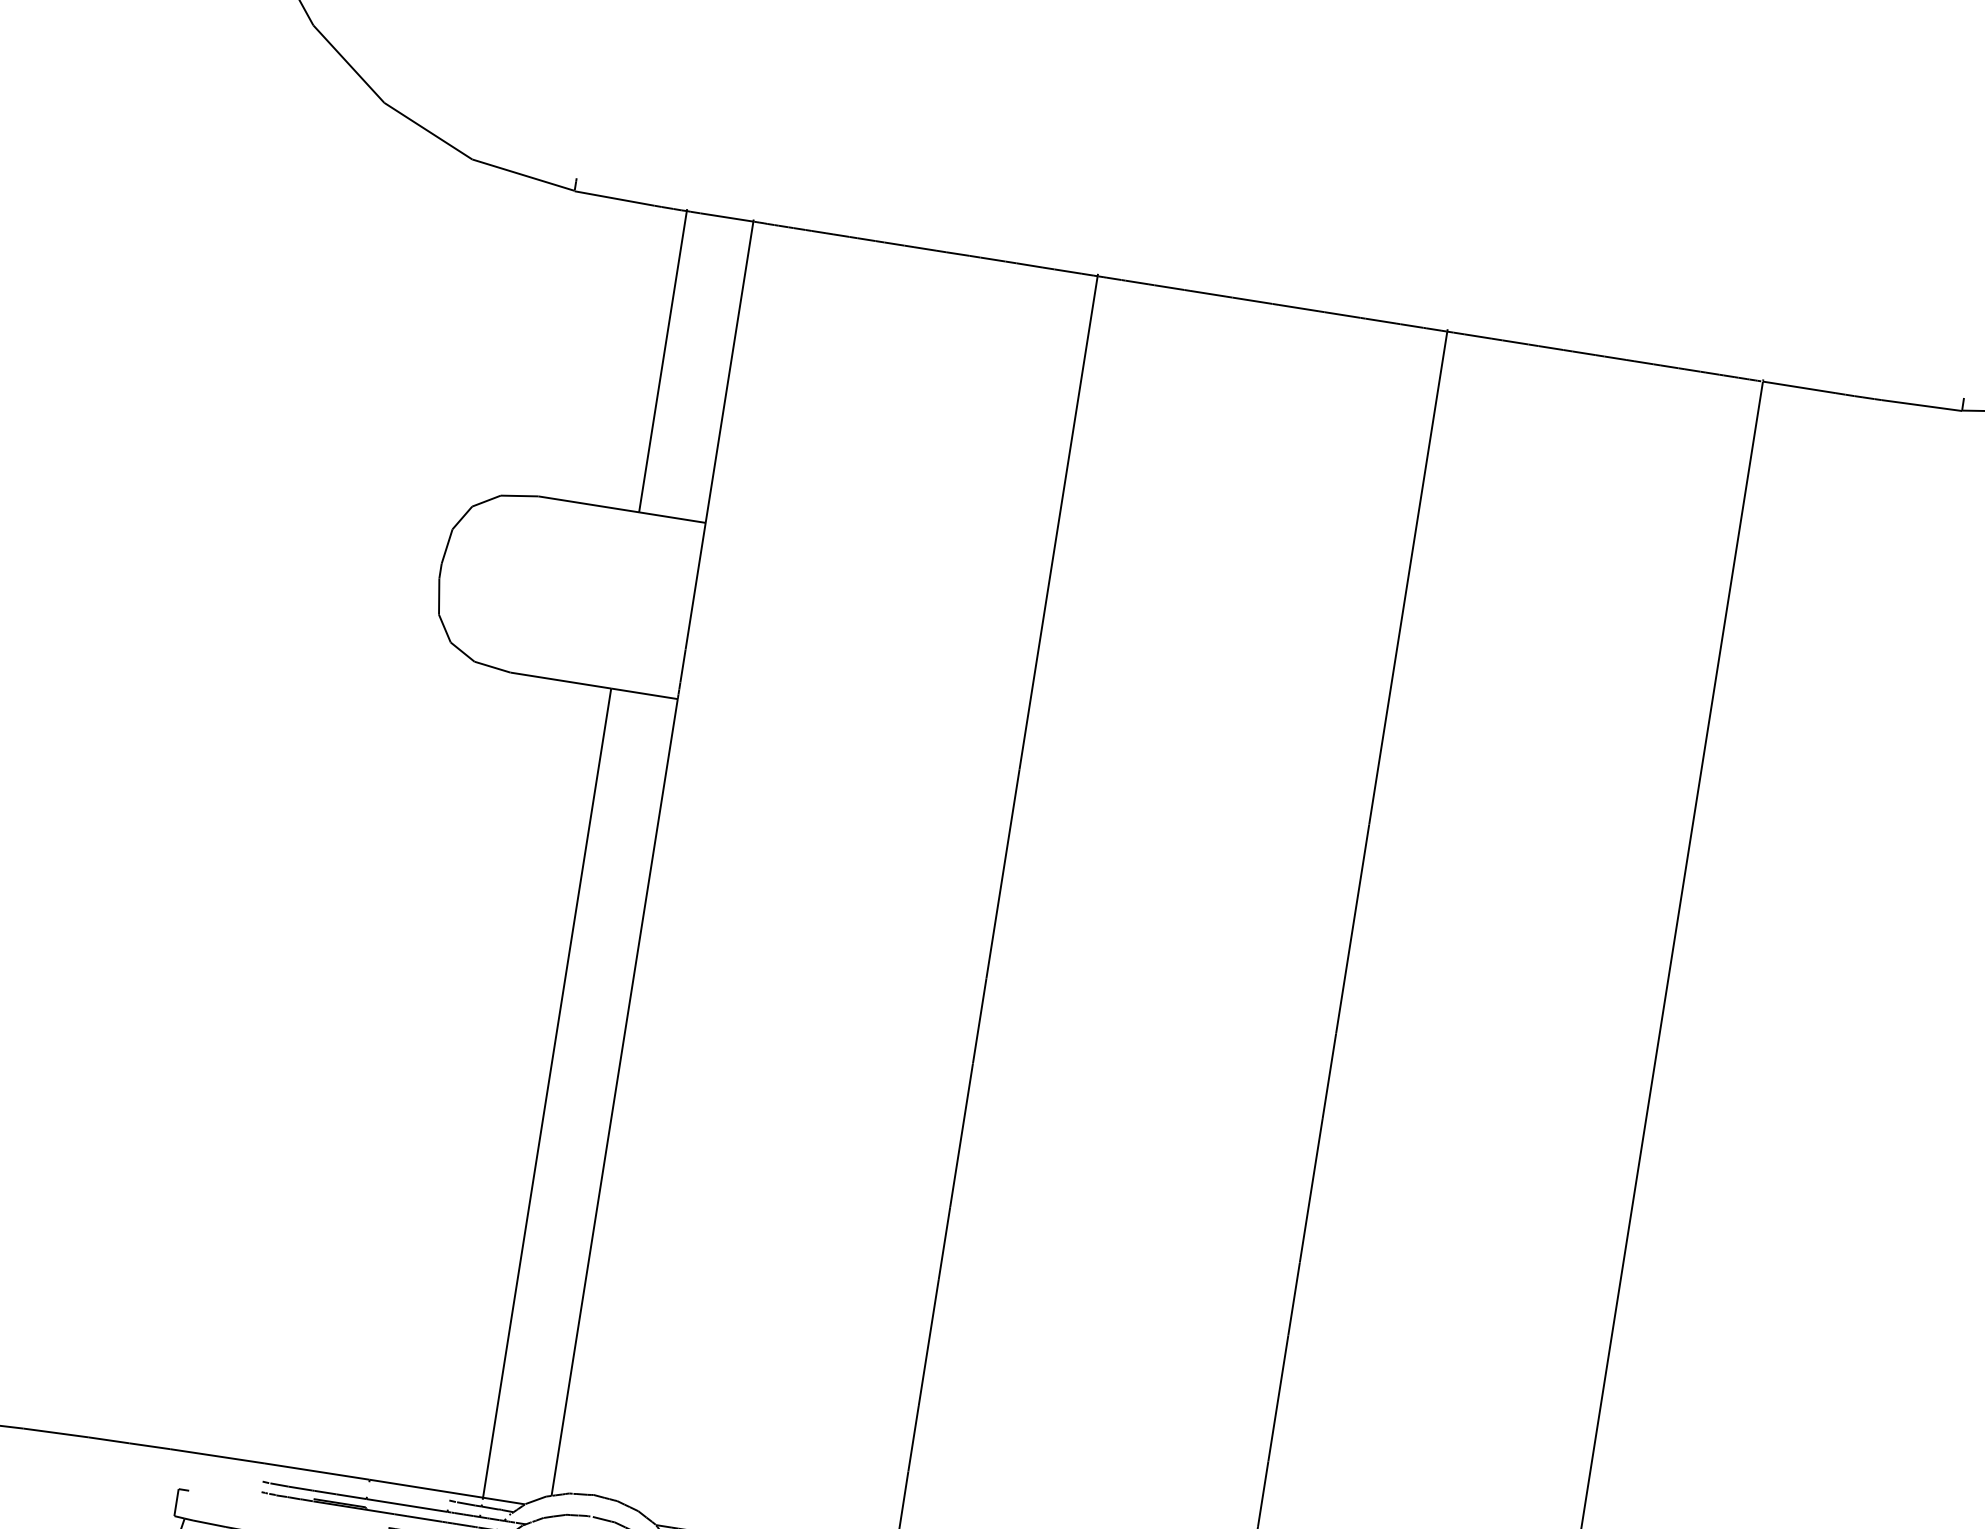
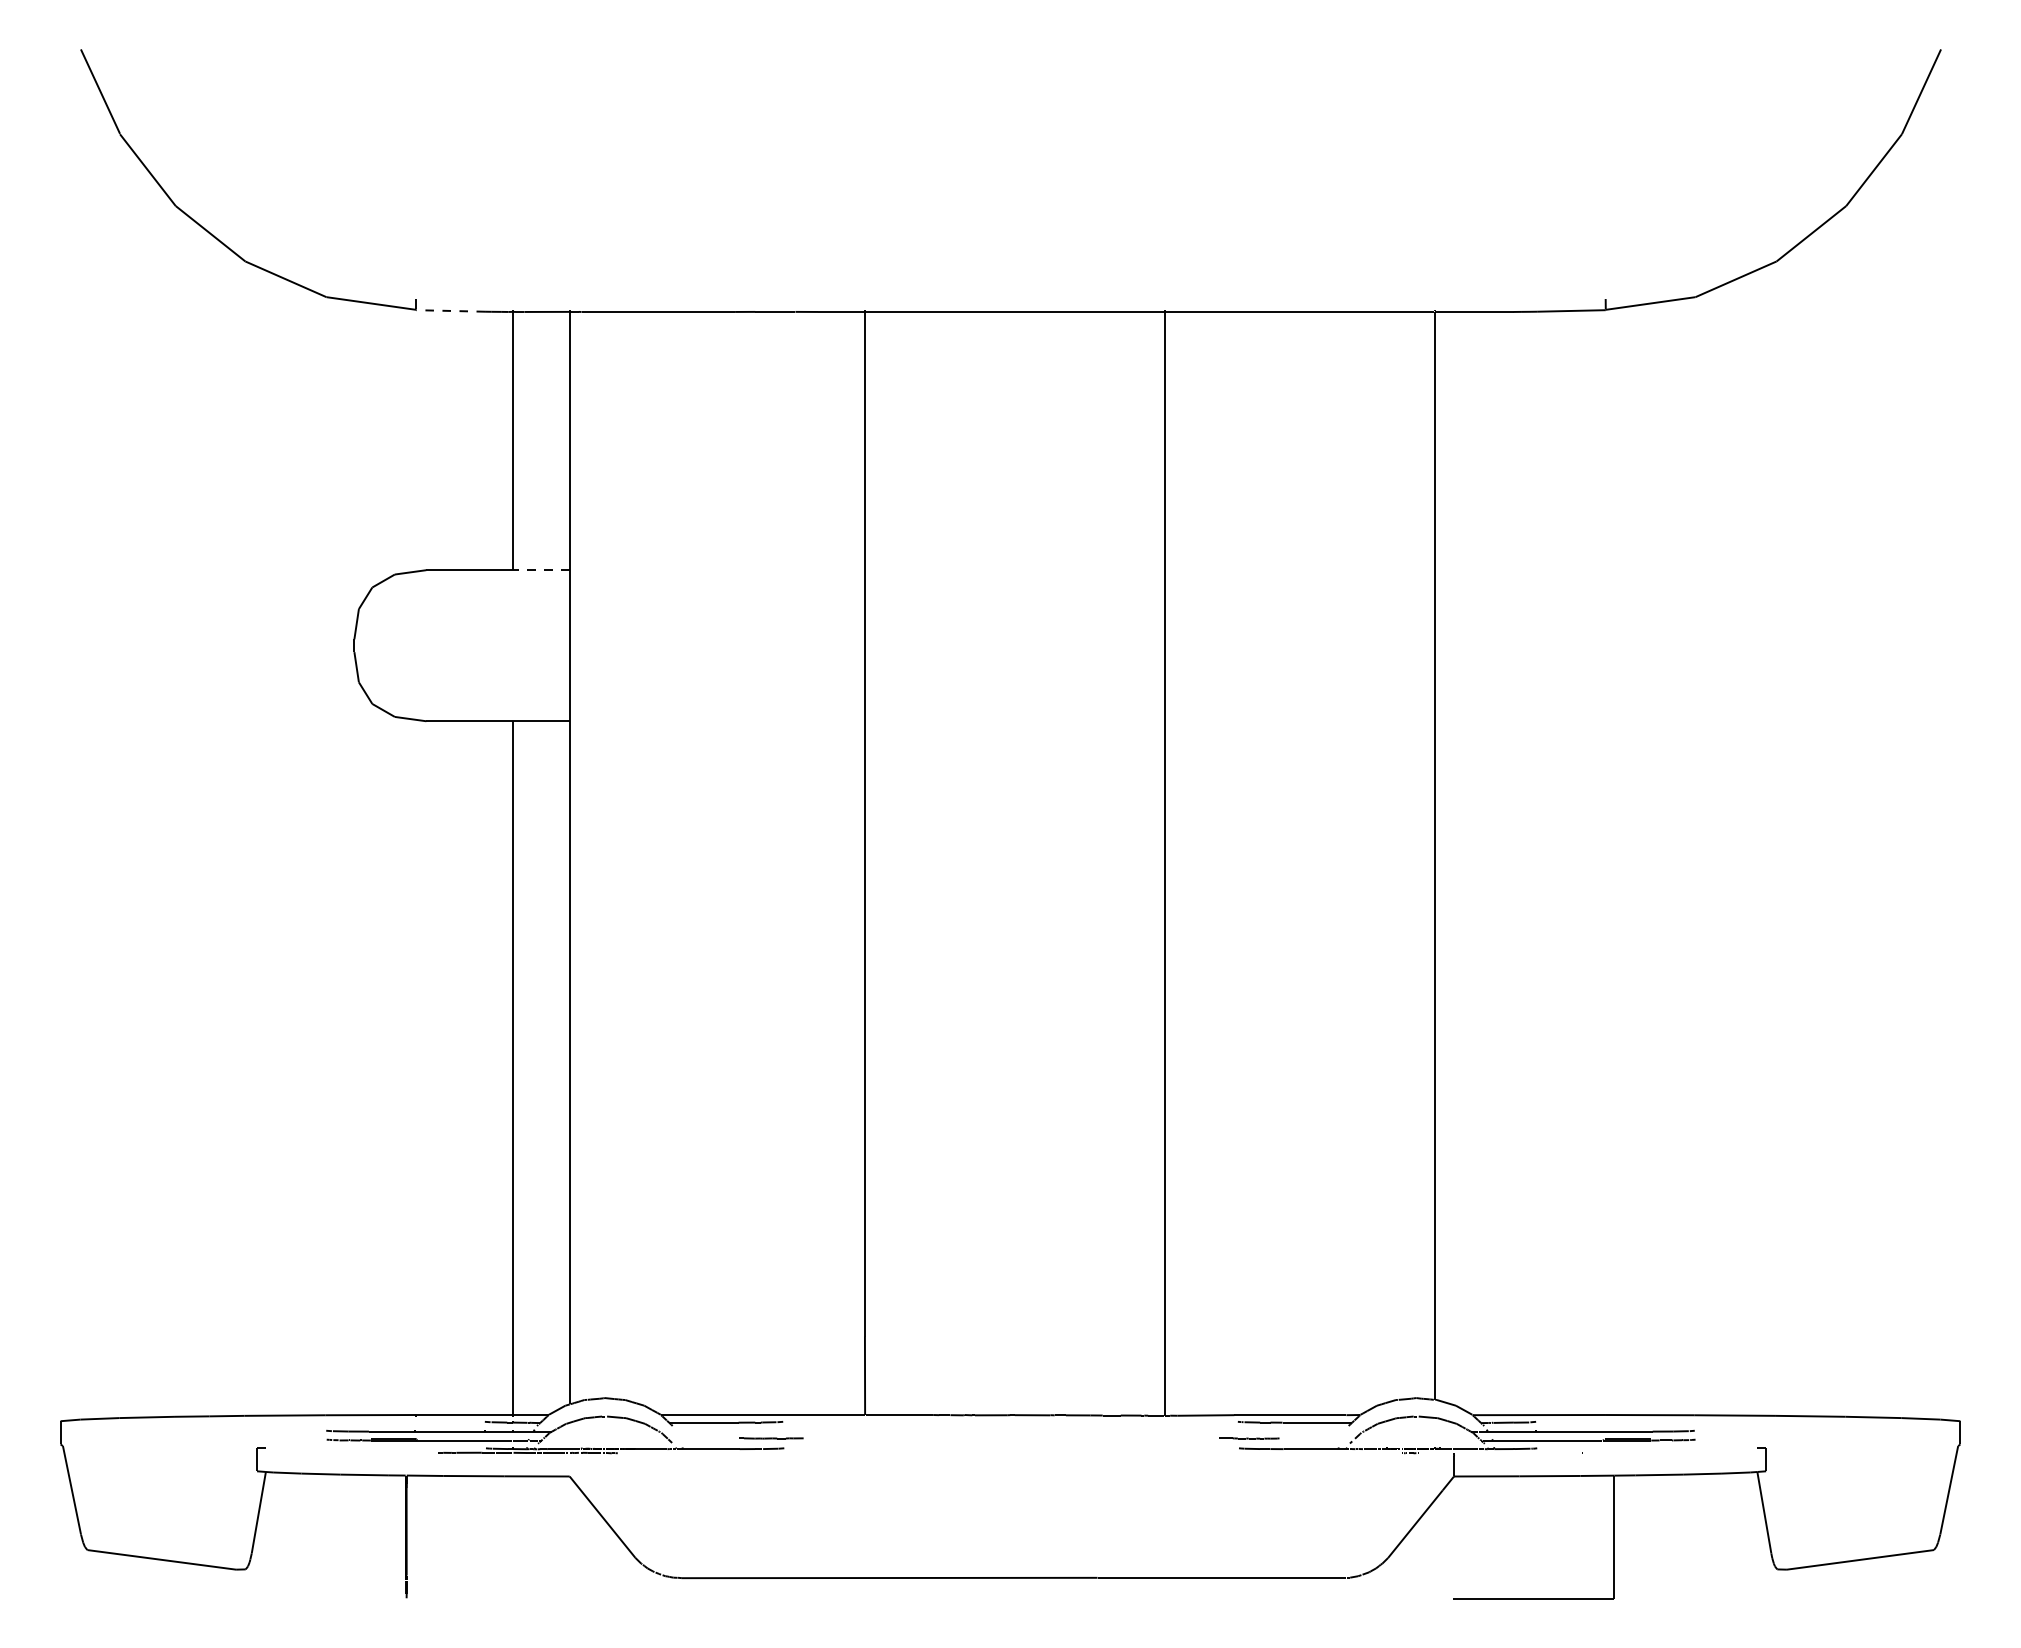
line: (614, 197) -> (450, 310), solid -> dashed
line: (672, 518) -> (541, 570), solid -> dashed

